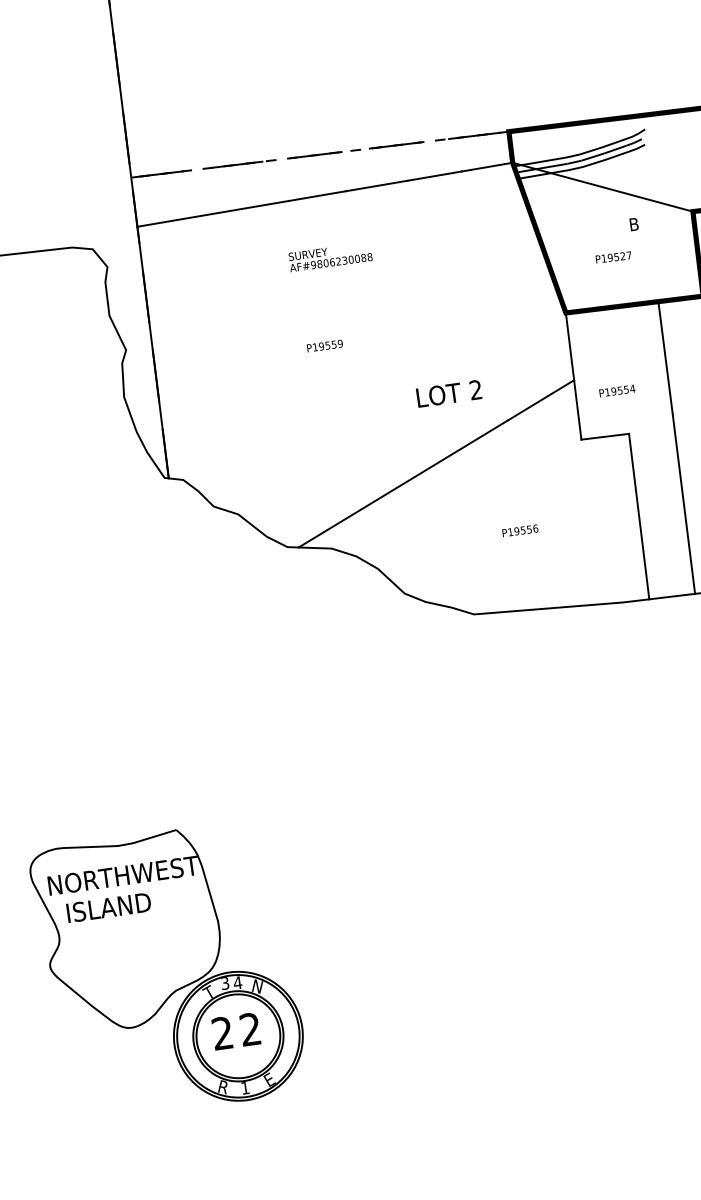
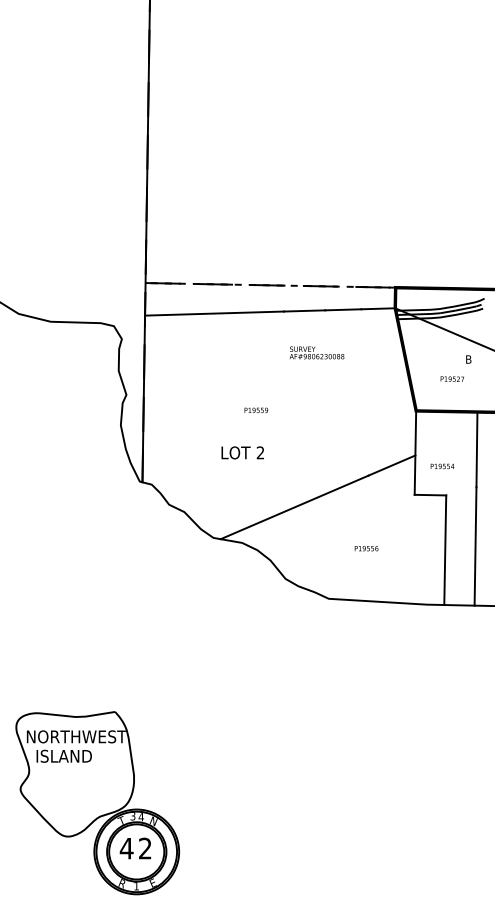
text: (329, 256) -> (316, 352), moved
text: (448, 393) -> (242, 452), moved
text: (222, 1033) -> (126, 848), 2 -> 4

